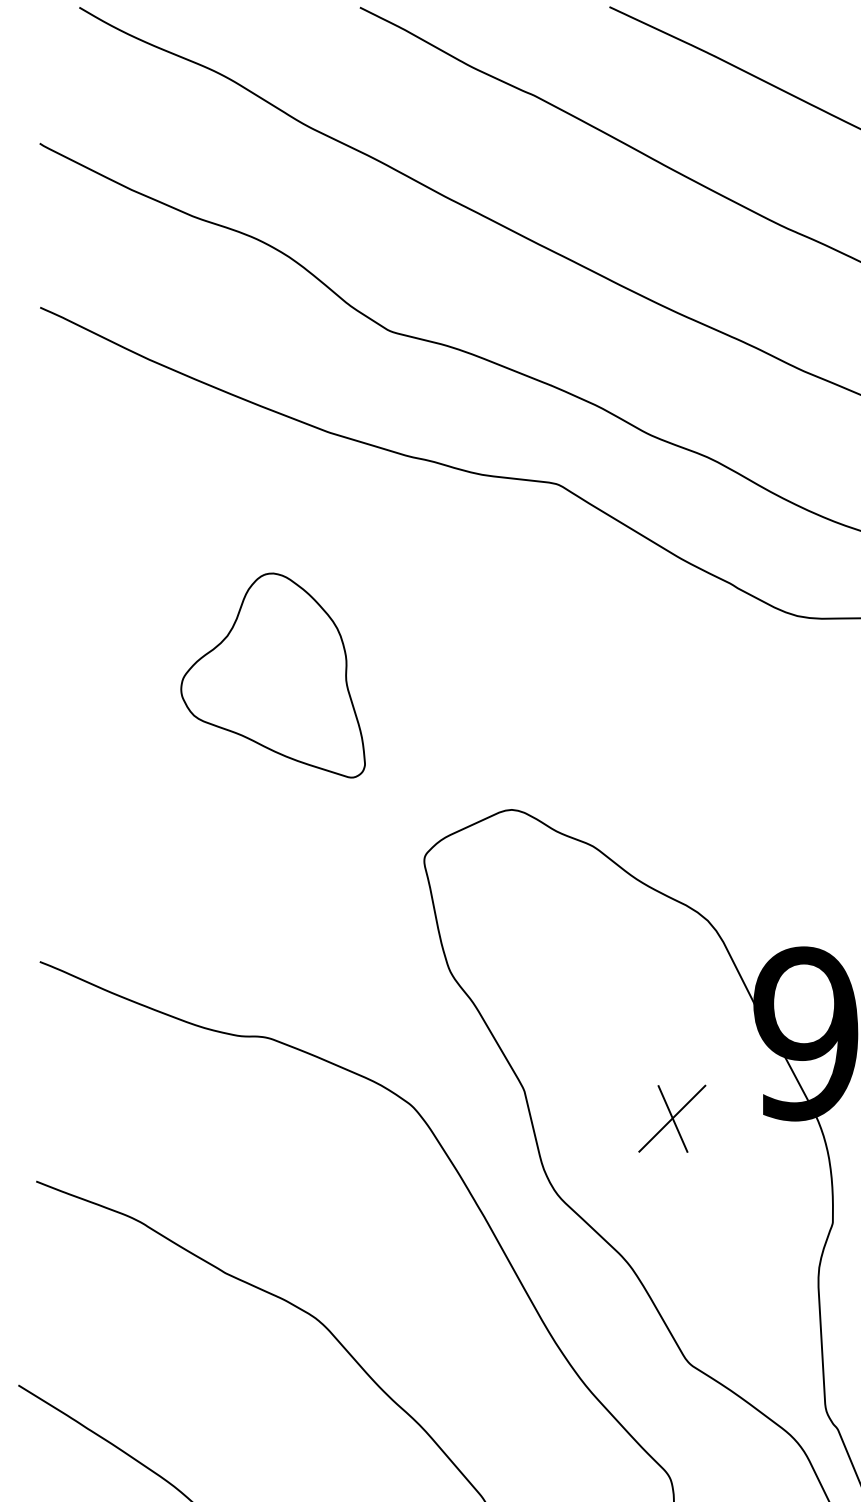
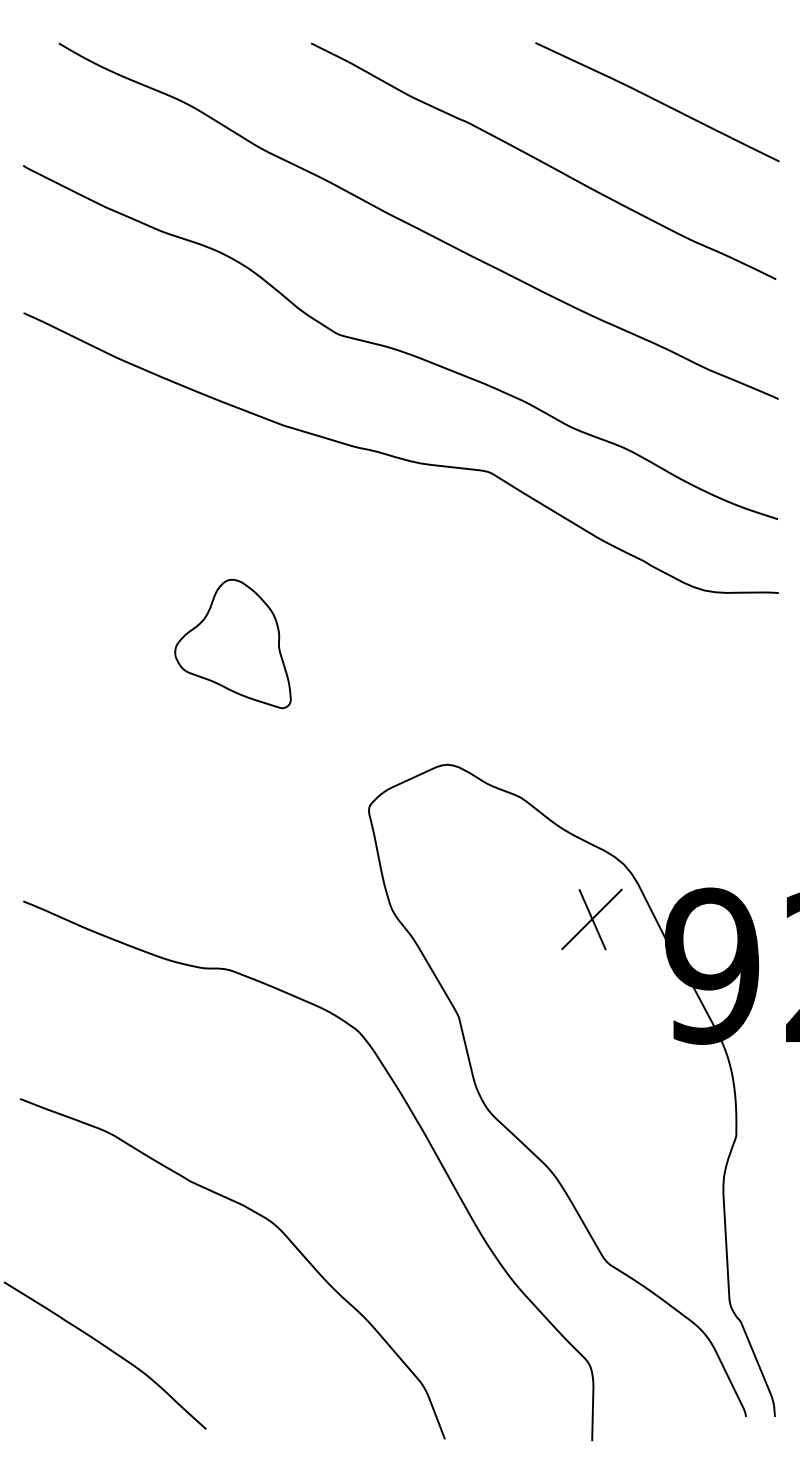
part: (272, 675) -> (232, 643), size x0.7
part: (671, 1118) -> (591, 919), moved

